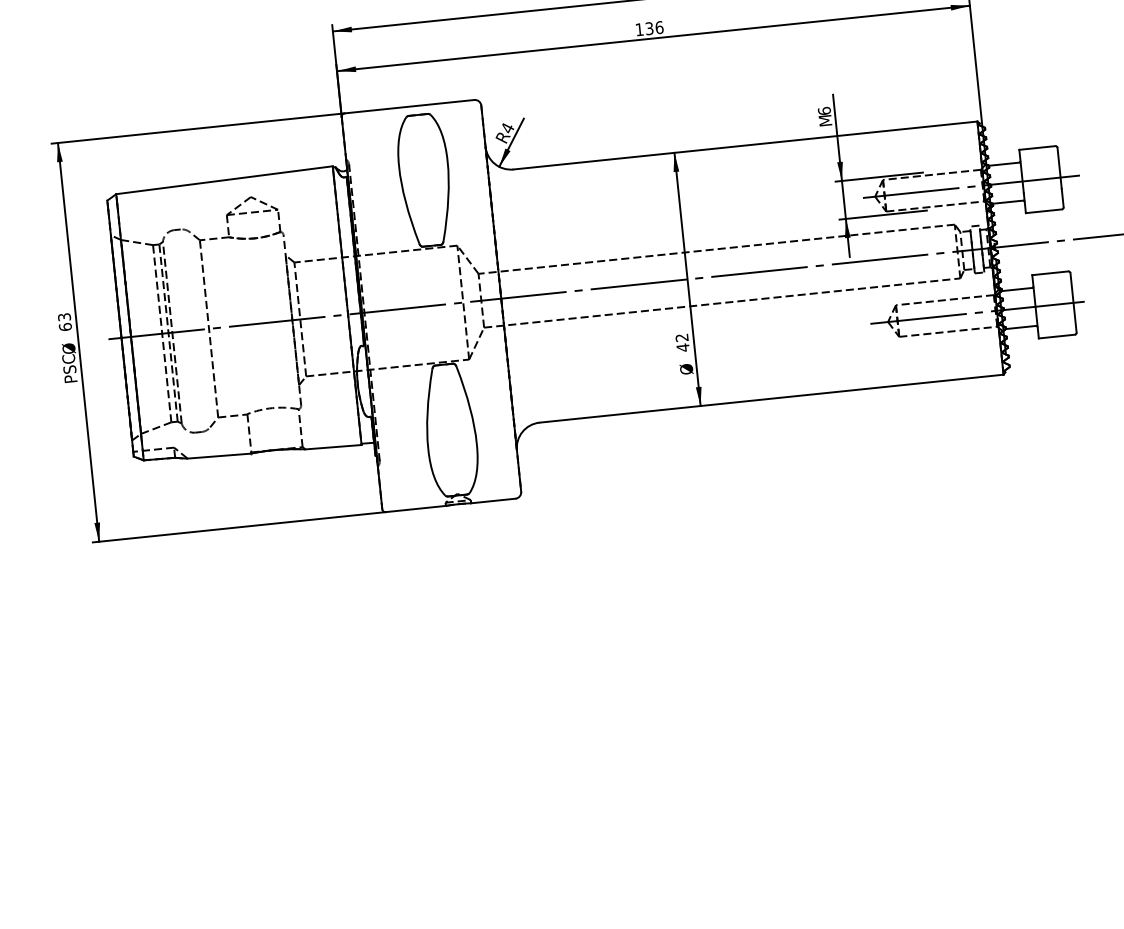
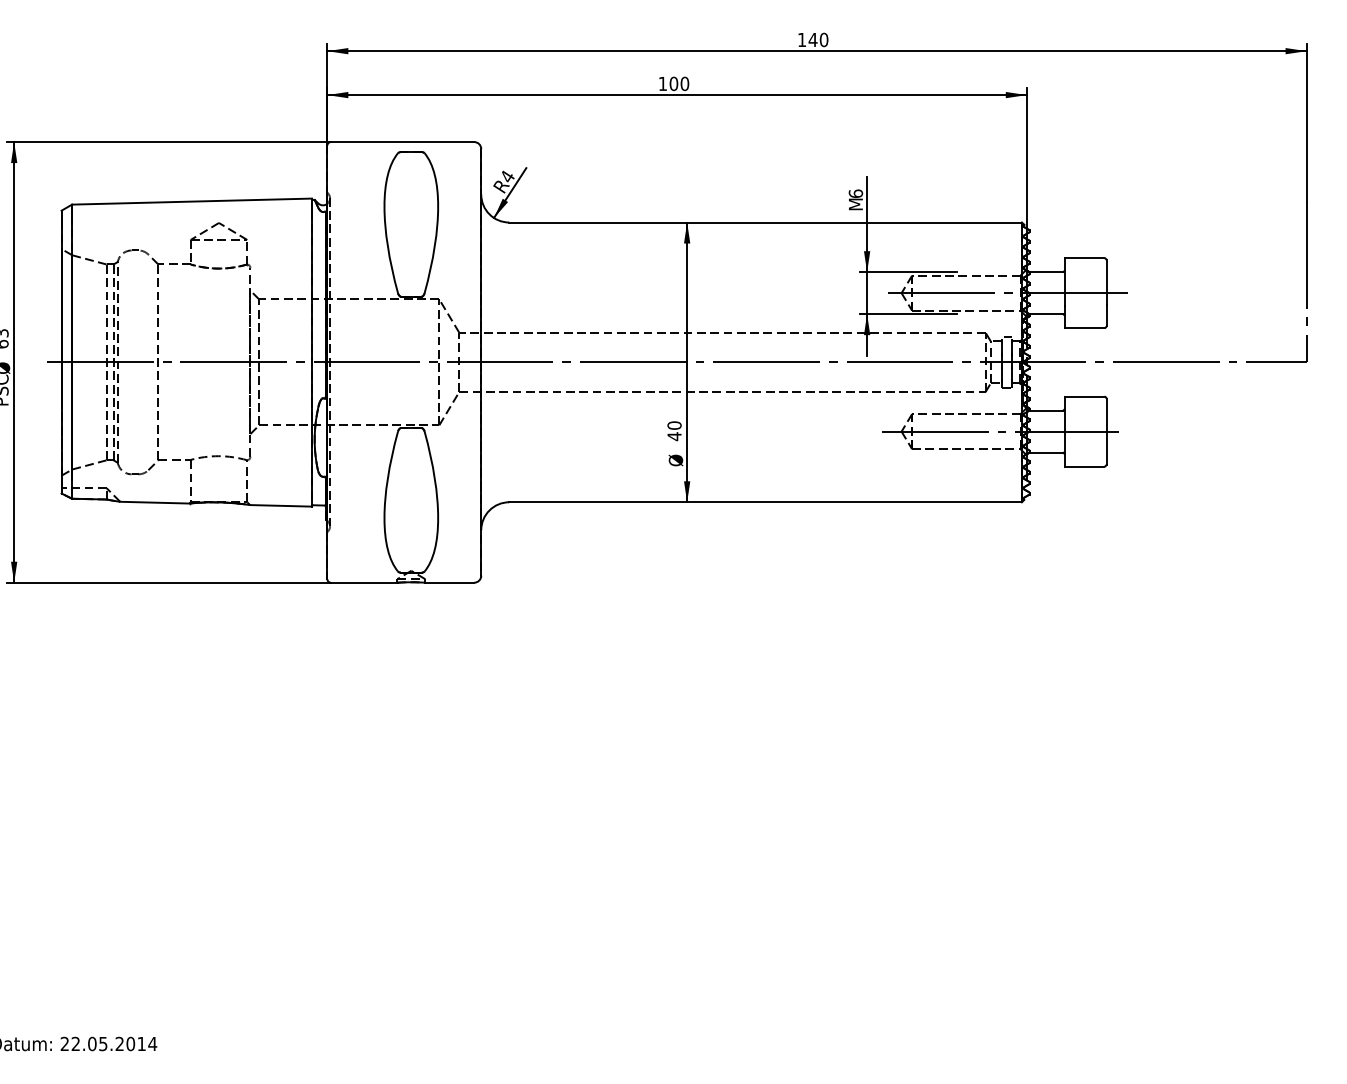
text: (654, 27) -> (679, 83), 136 -> 100
text: (682, 337) -> (674, 425), 42 -> 40

